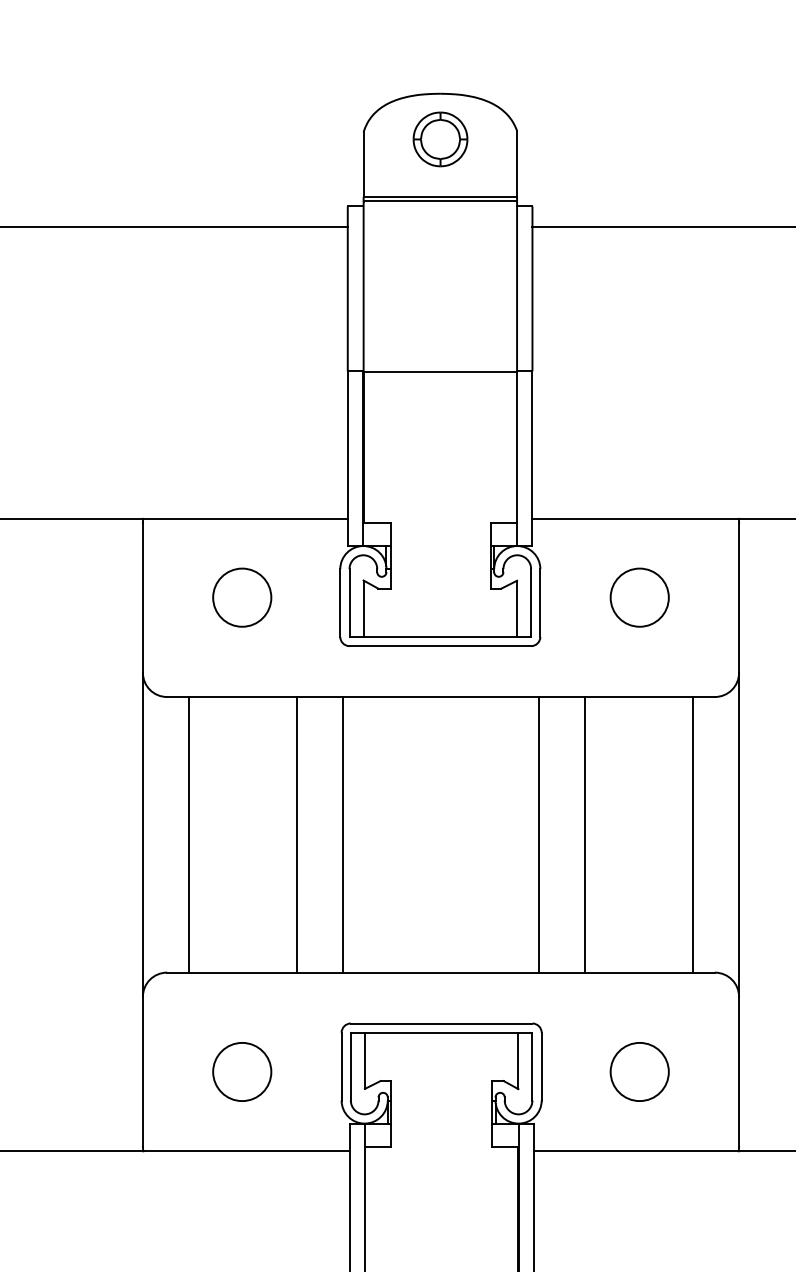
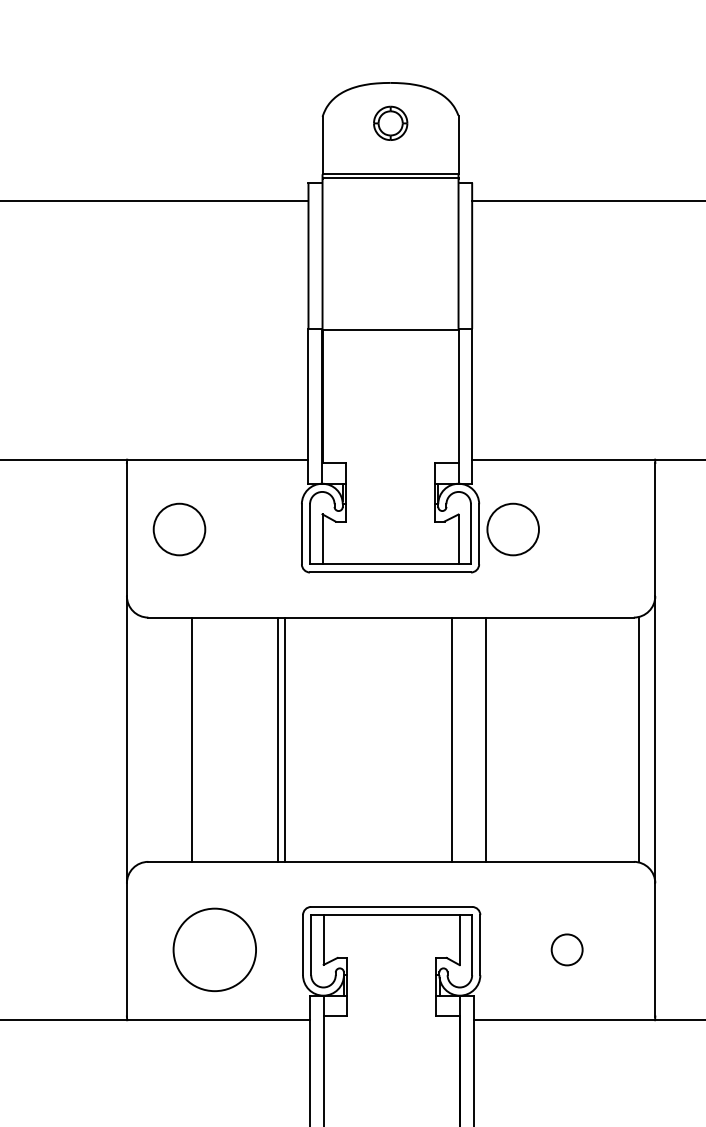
part: (440, 139) -> (390, 123), size x0.7
circle: (242, 597) -> (179, 529), moved
circle: (639, 597) -> (512, 529), moved
line: (189, 834) -> (192, 739), moved
line: (296, 834) -> (285, 739), moved
line: (342, 834) -> (277, 739), moved
line: (539, 834) -> (452, 739), moved
line: (585, 834) -> (486, 739), moved
line: (692, 834) -> (638, 739), moved
circle: (242, 1071) -> (215, 949), size x1.6
circle: (639, 1071) -> (567, 949), size x0.6

